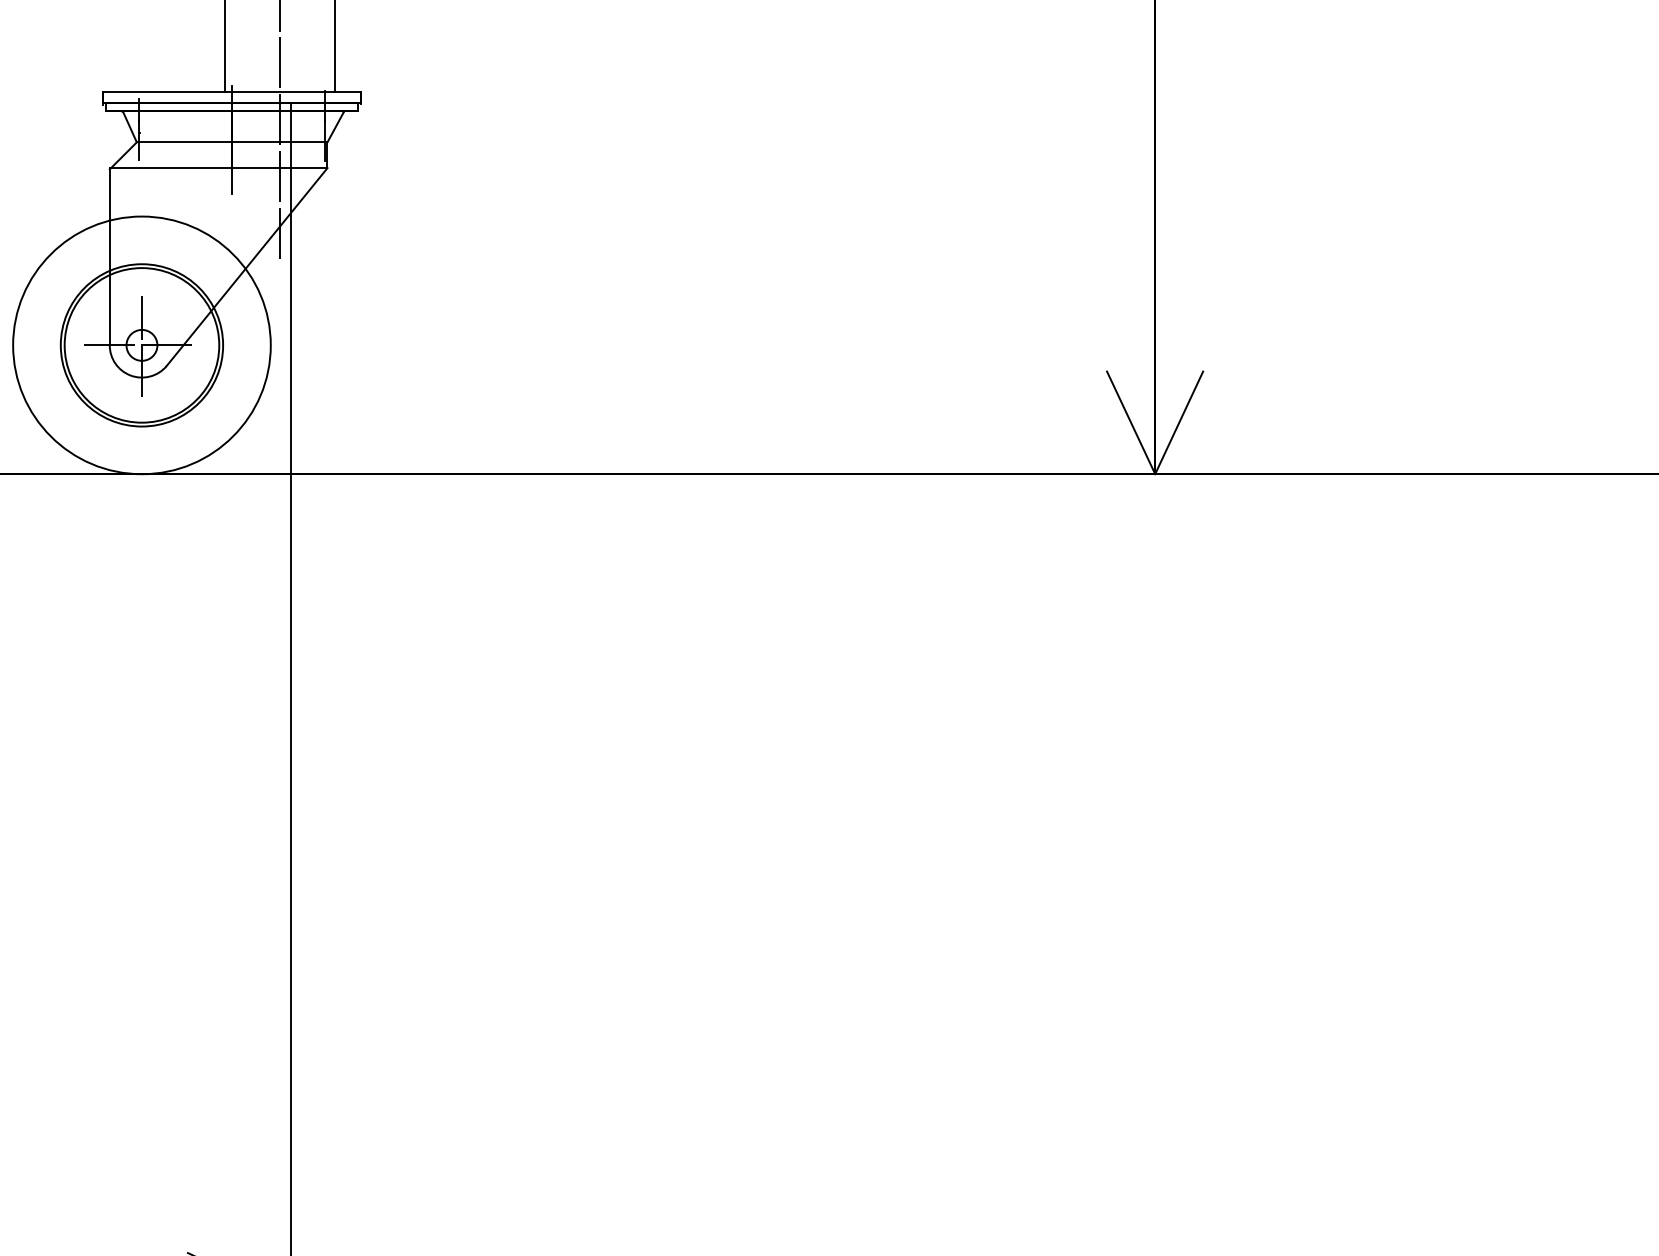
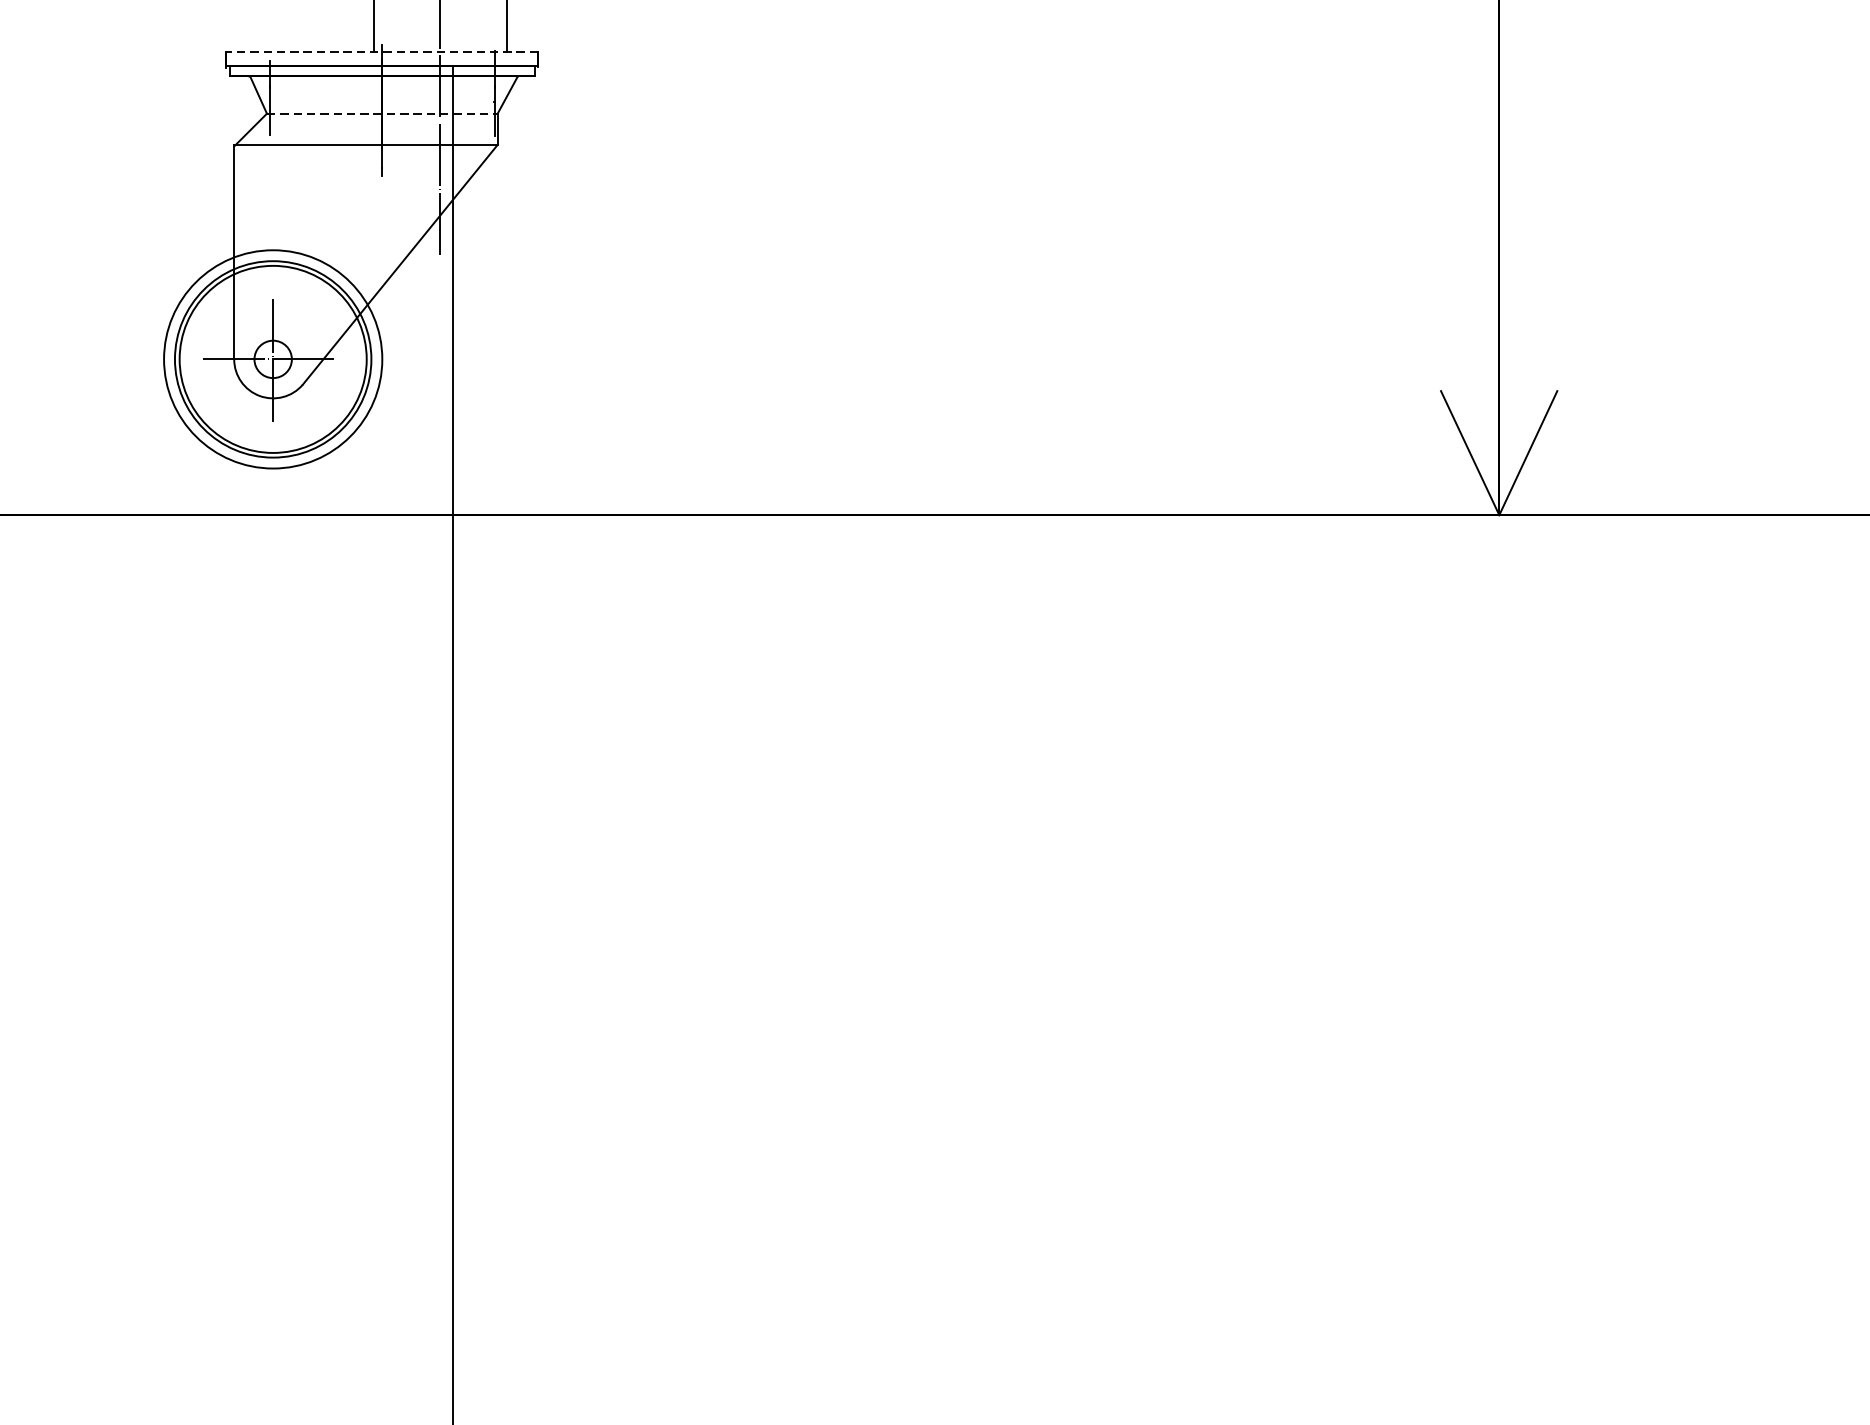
line: (232, 91) -> (382, 52), solid -> dashed
line: (232, 142) -> (382, 113), solid -> dashed
circle: (141, 345) -> (272, 359), size x0.7

